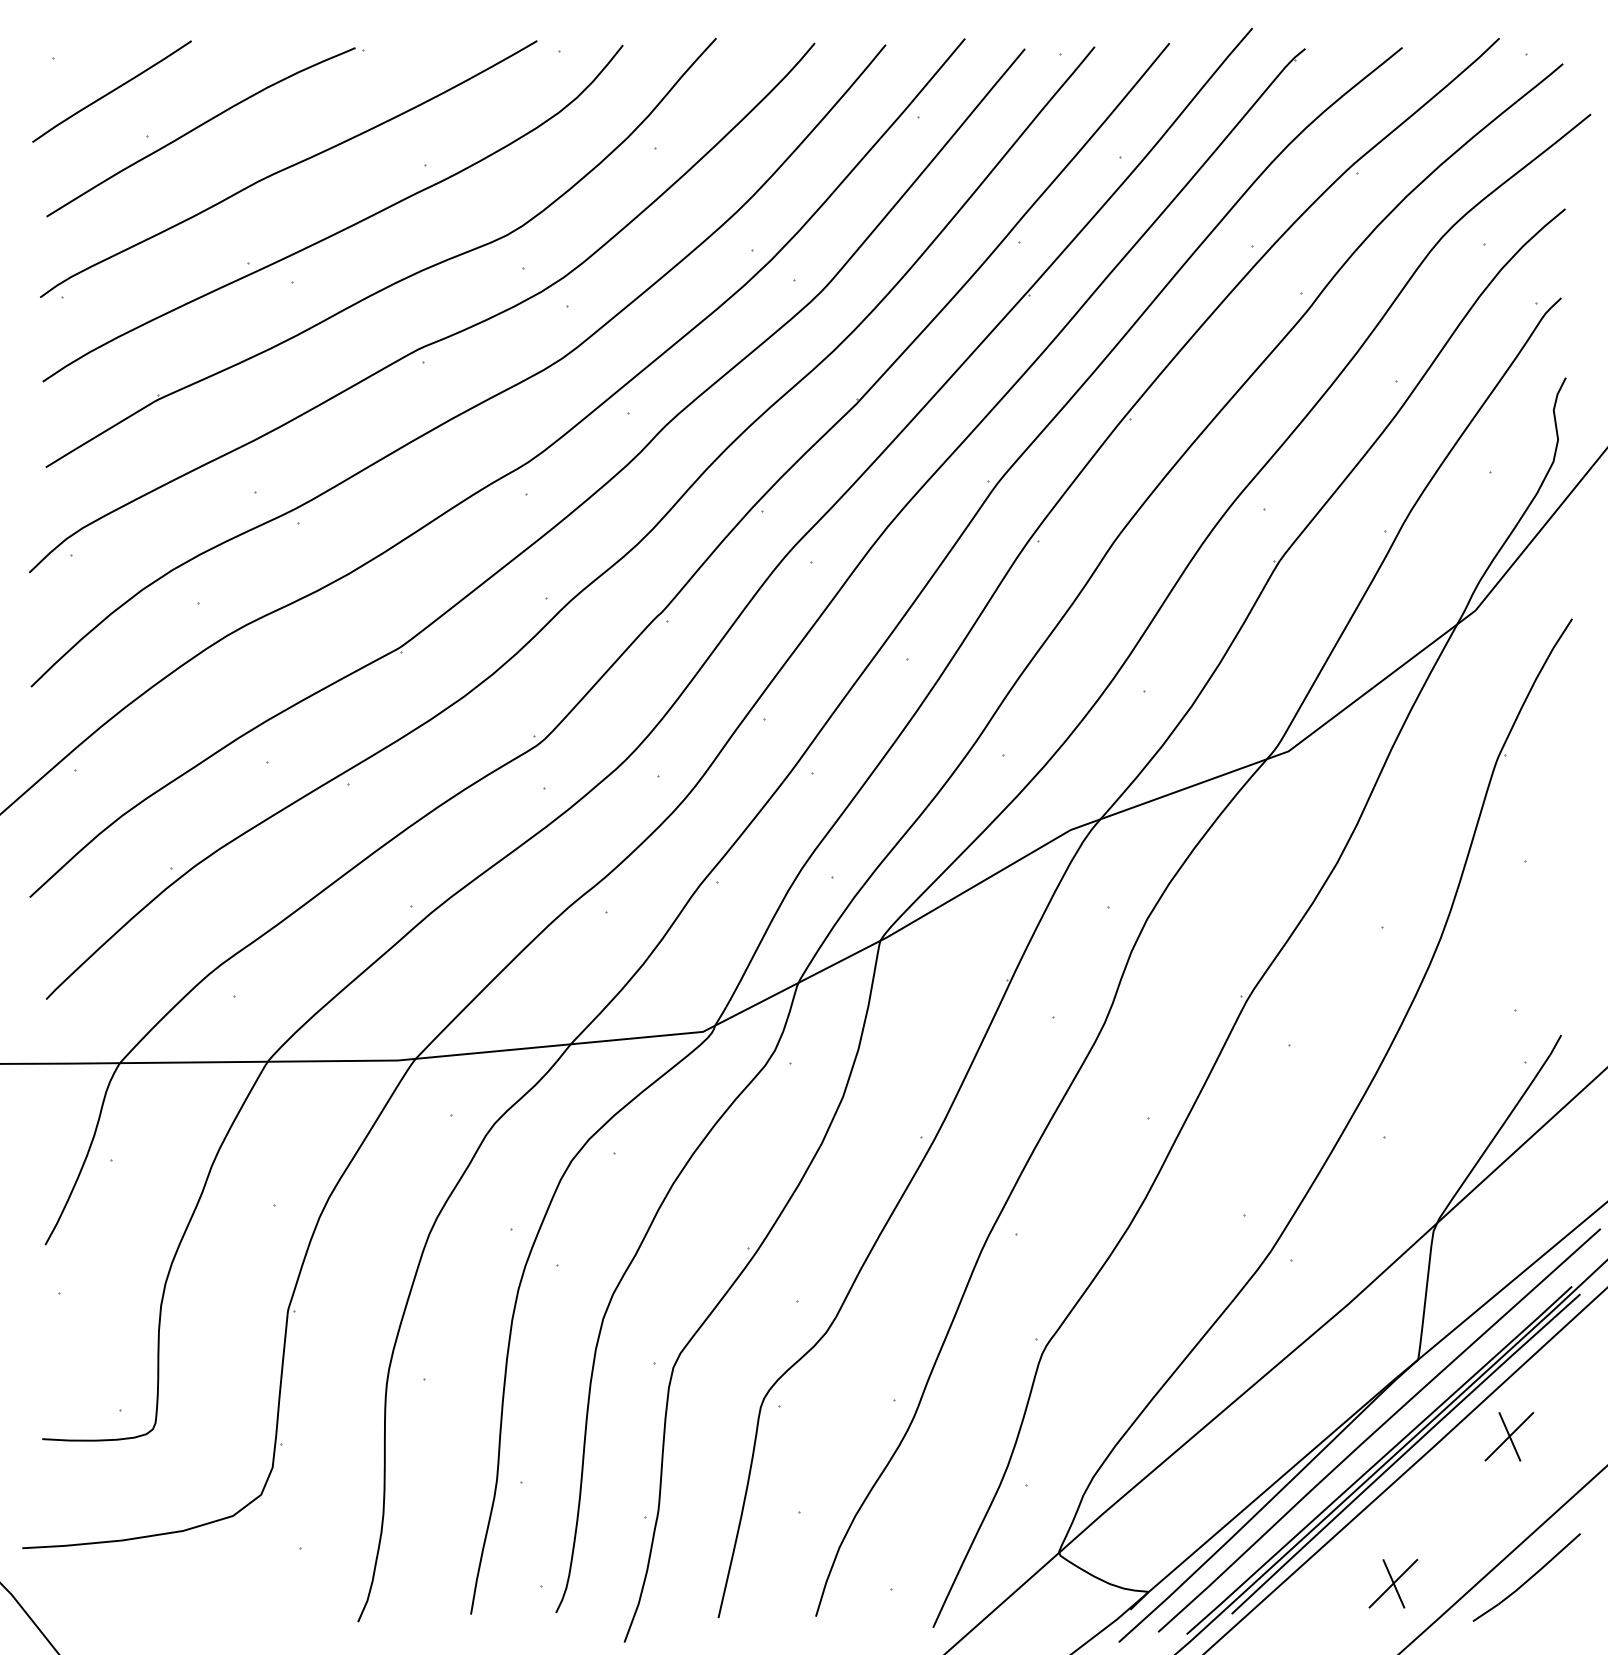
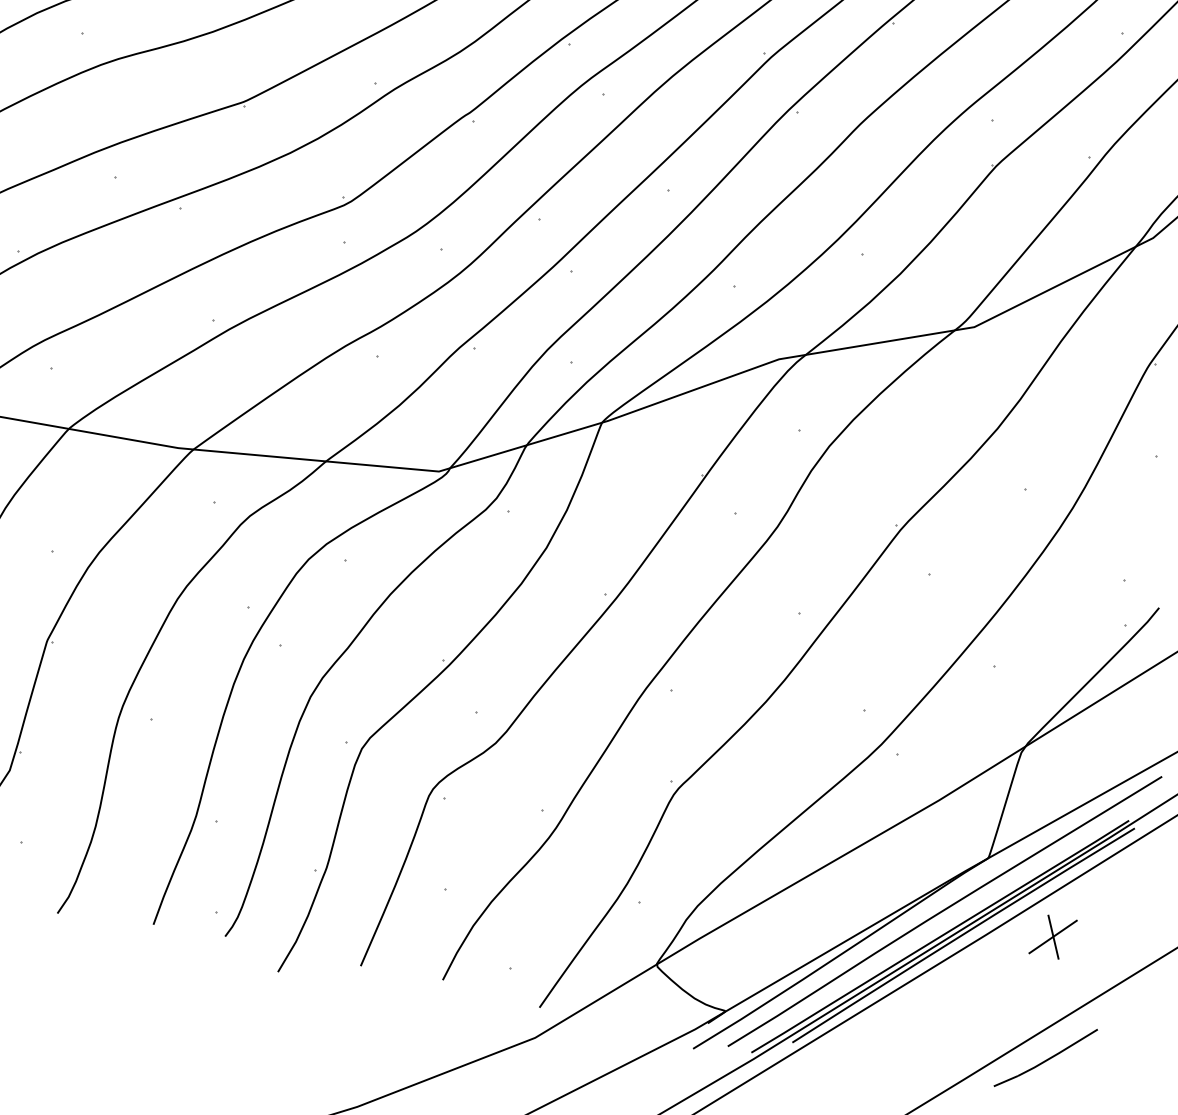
part: (1393, 1583) -> (932, 1042), removed

